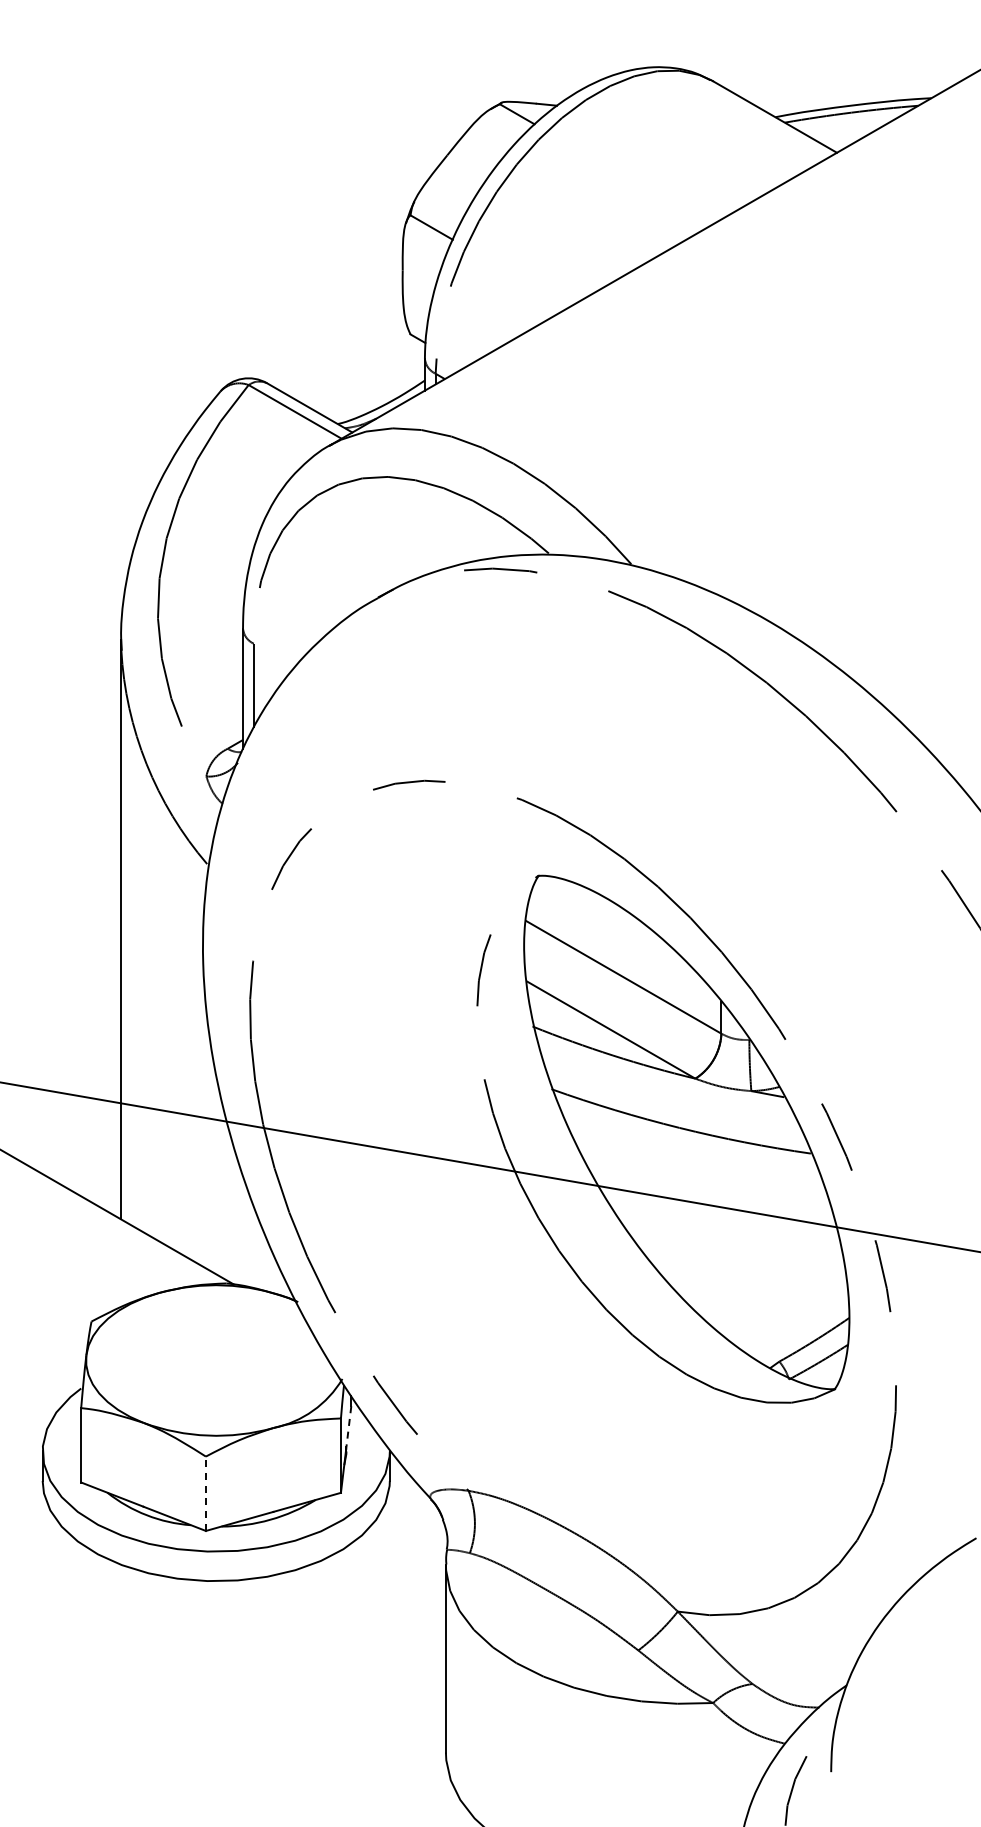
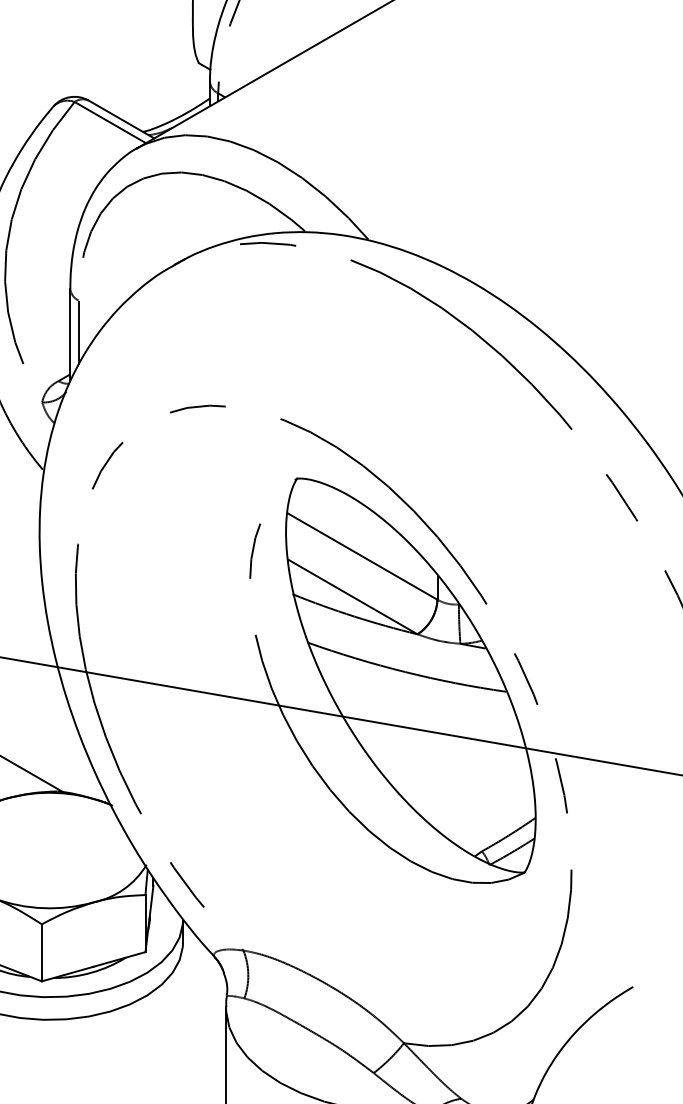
line: (348, 1427) -> (151, 901), dashed -> solid
line: (205, 1493) -> (41, 952), dashed -> solid

